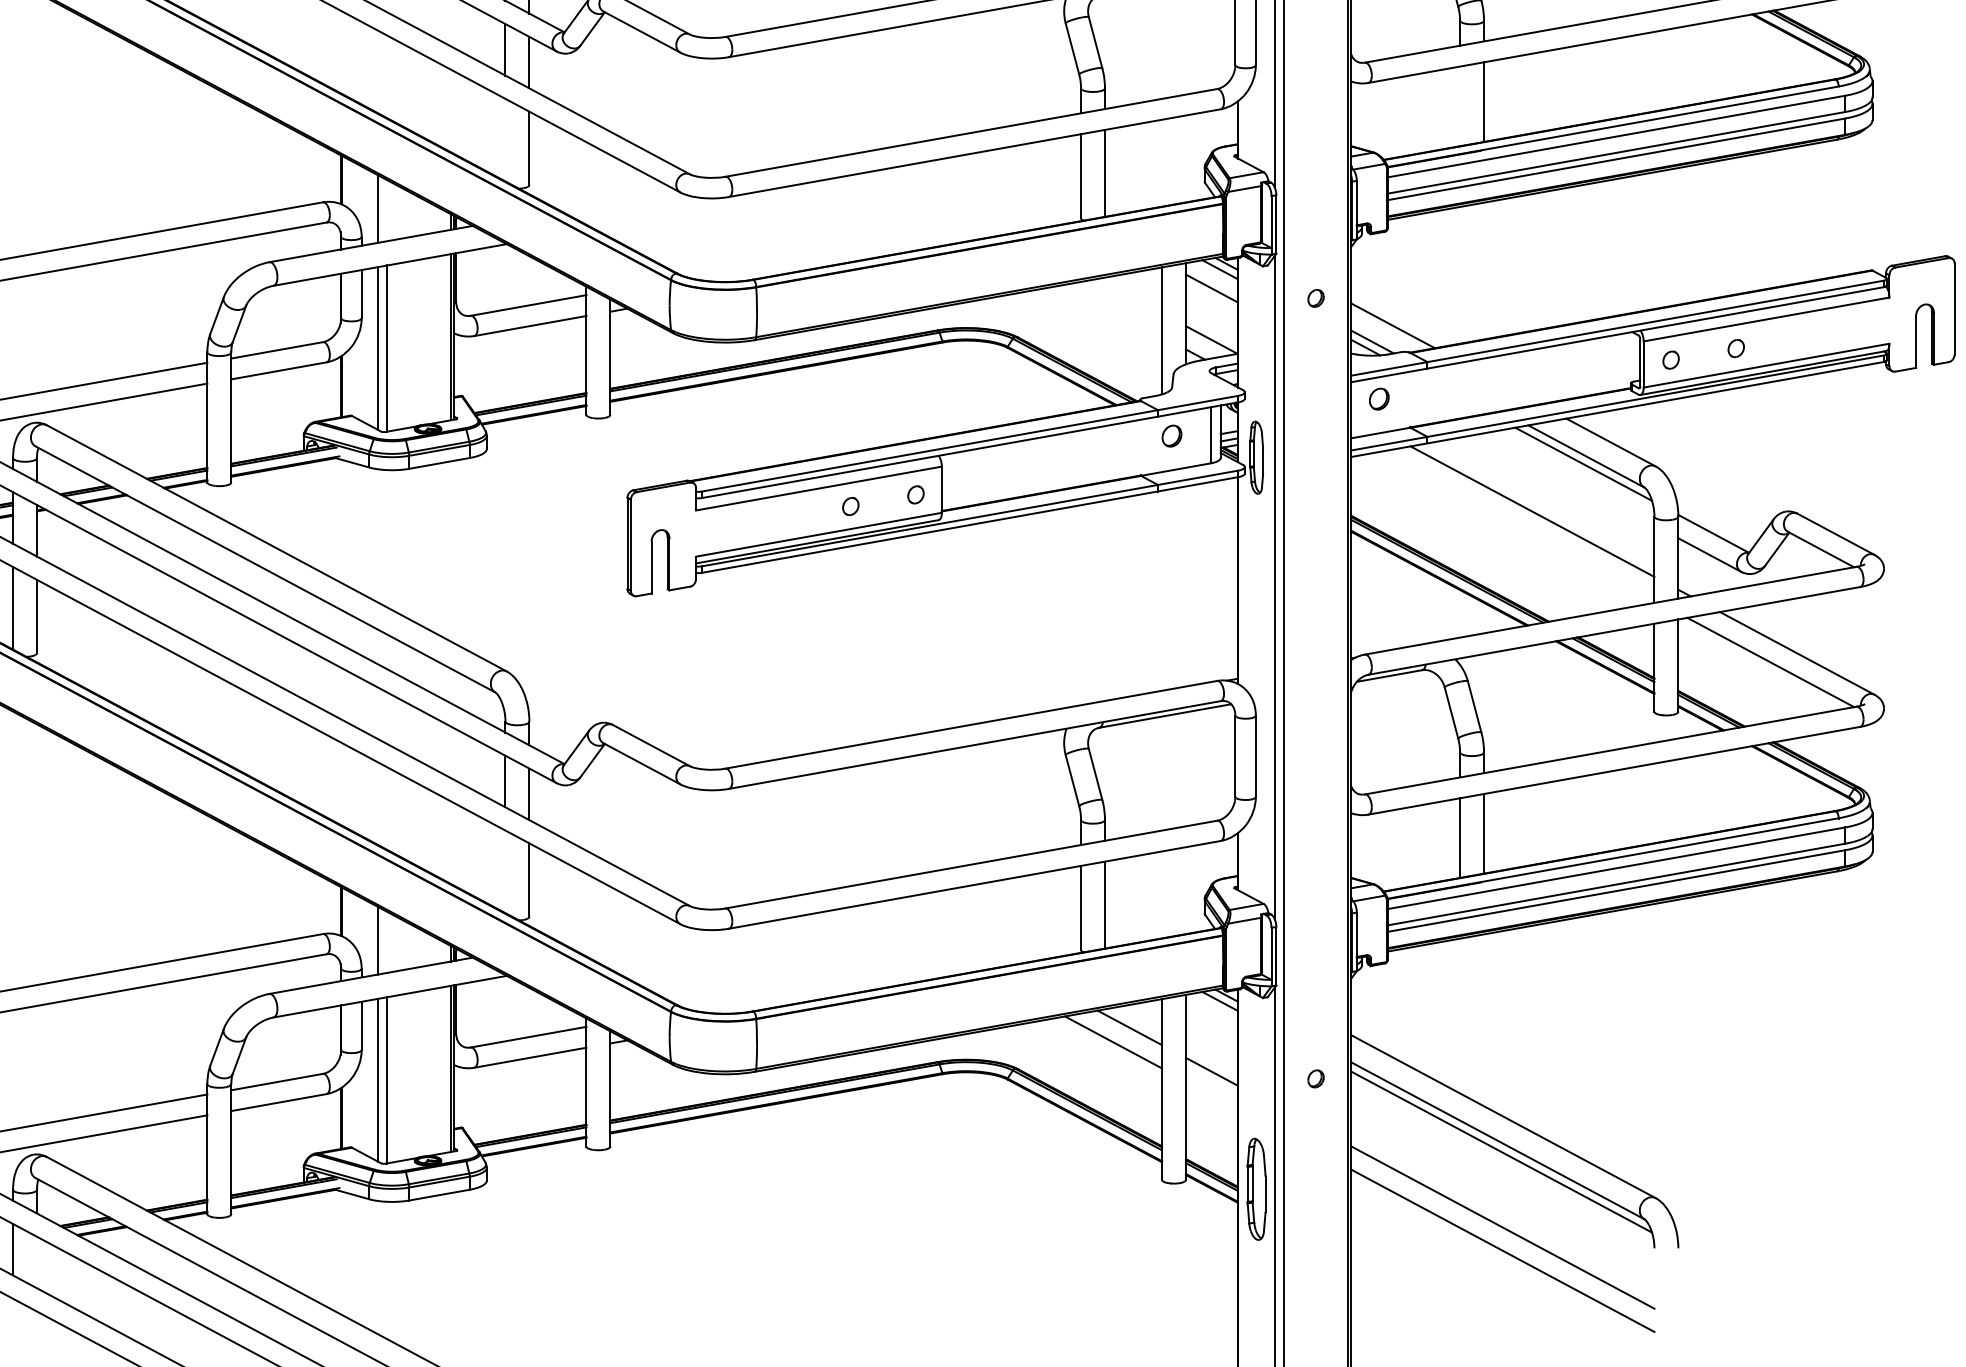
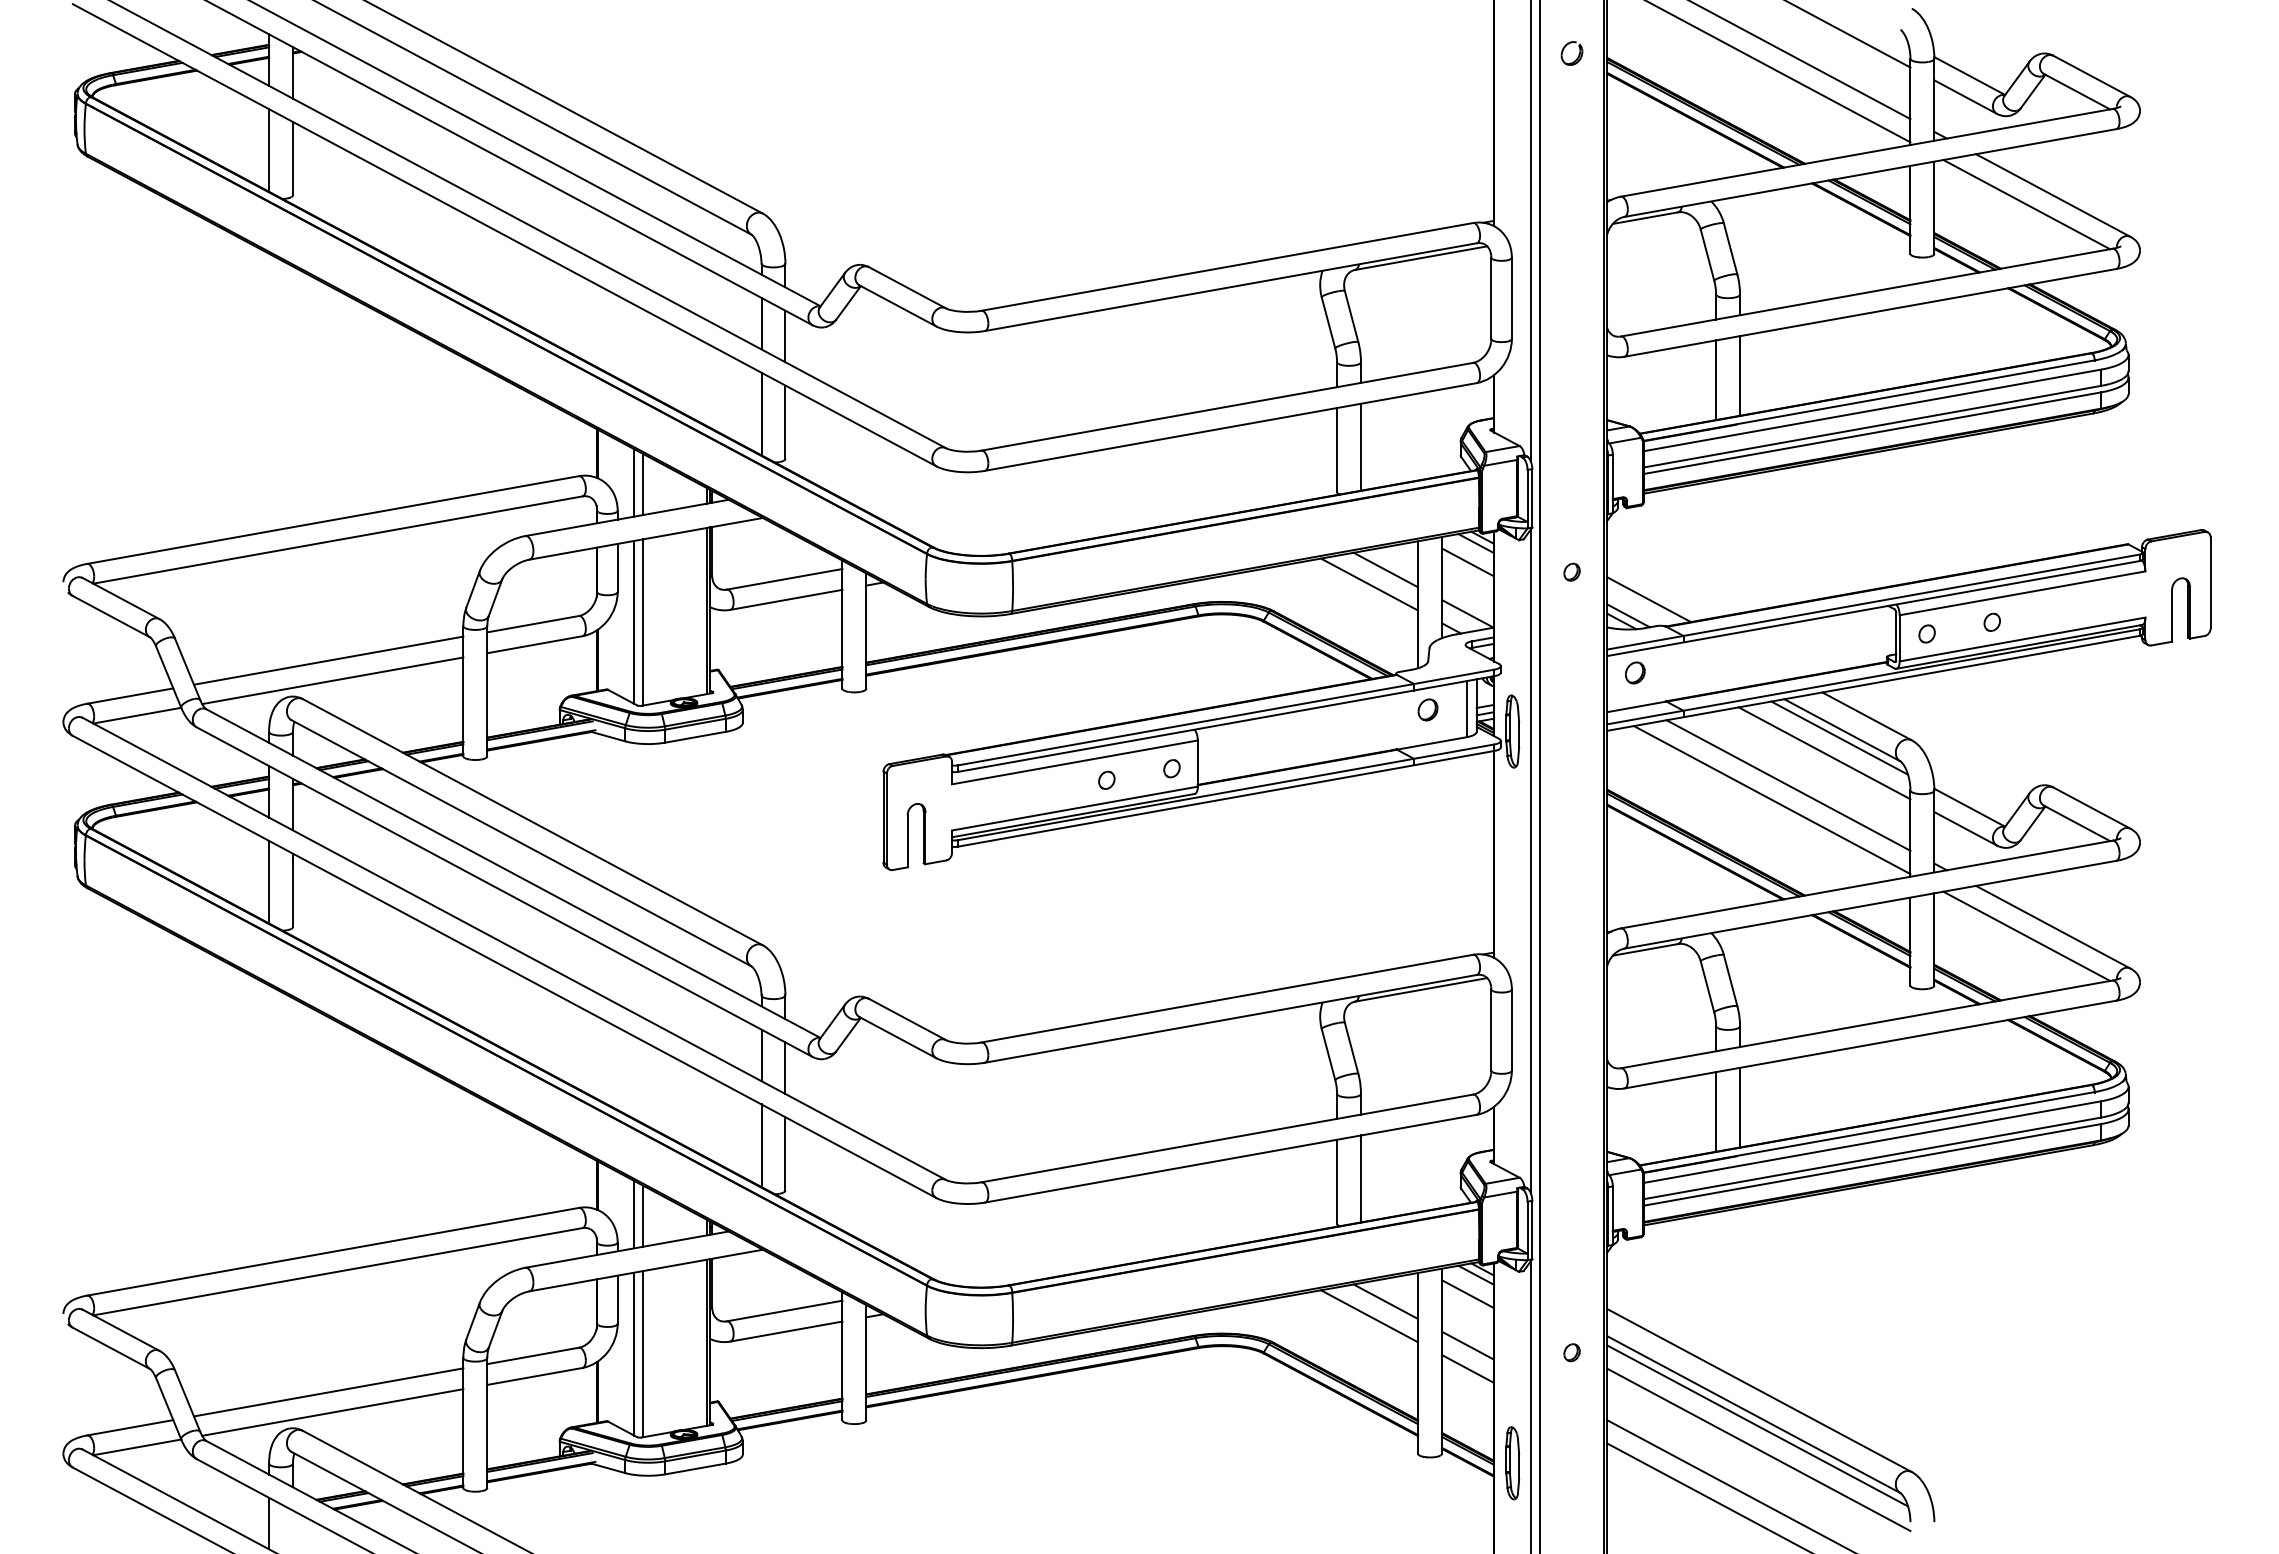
line: (1460, 106) -> (1716, 380), added
line: (505, 139) -> (761, 413), added
line: (387, 210) -> (643, 484), added
line: (1129, 295) -> (1385, 569), added
line: (1113, 310) -> (1369, 584), added
line: (1568, 479) -> (1824, 753), added
line: (1515, 526) -> (1771, 800), added
line: (505, 871) -> (761, 1145), added
line: (387, 941) -> (643, 1215), added
line: (1211, 1019) -> (1467, 1293), added
line: (1211, 1094) -> (1467, 1368), added
line: (1502, 1175) -> (1758, 1449), added
part: (1256, 1189) -> (1512, 1463), size x0.71

